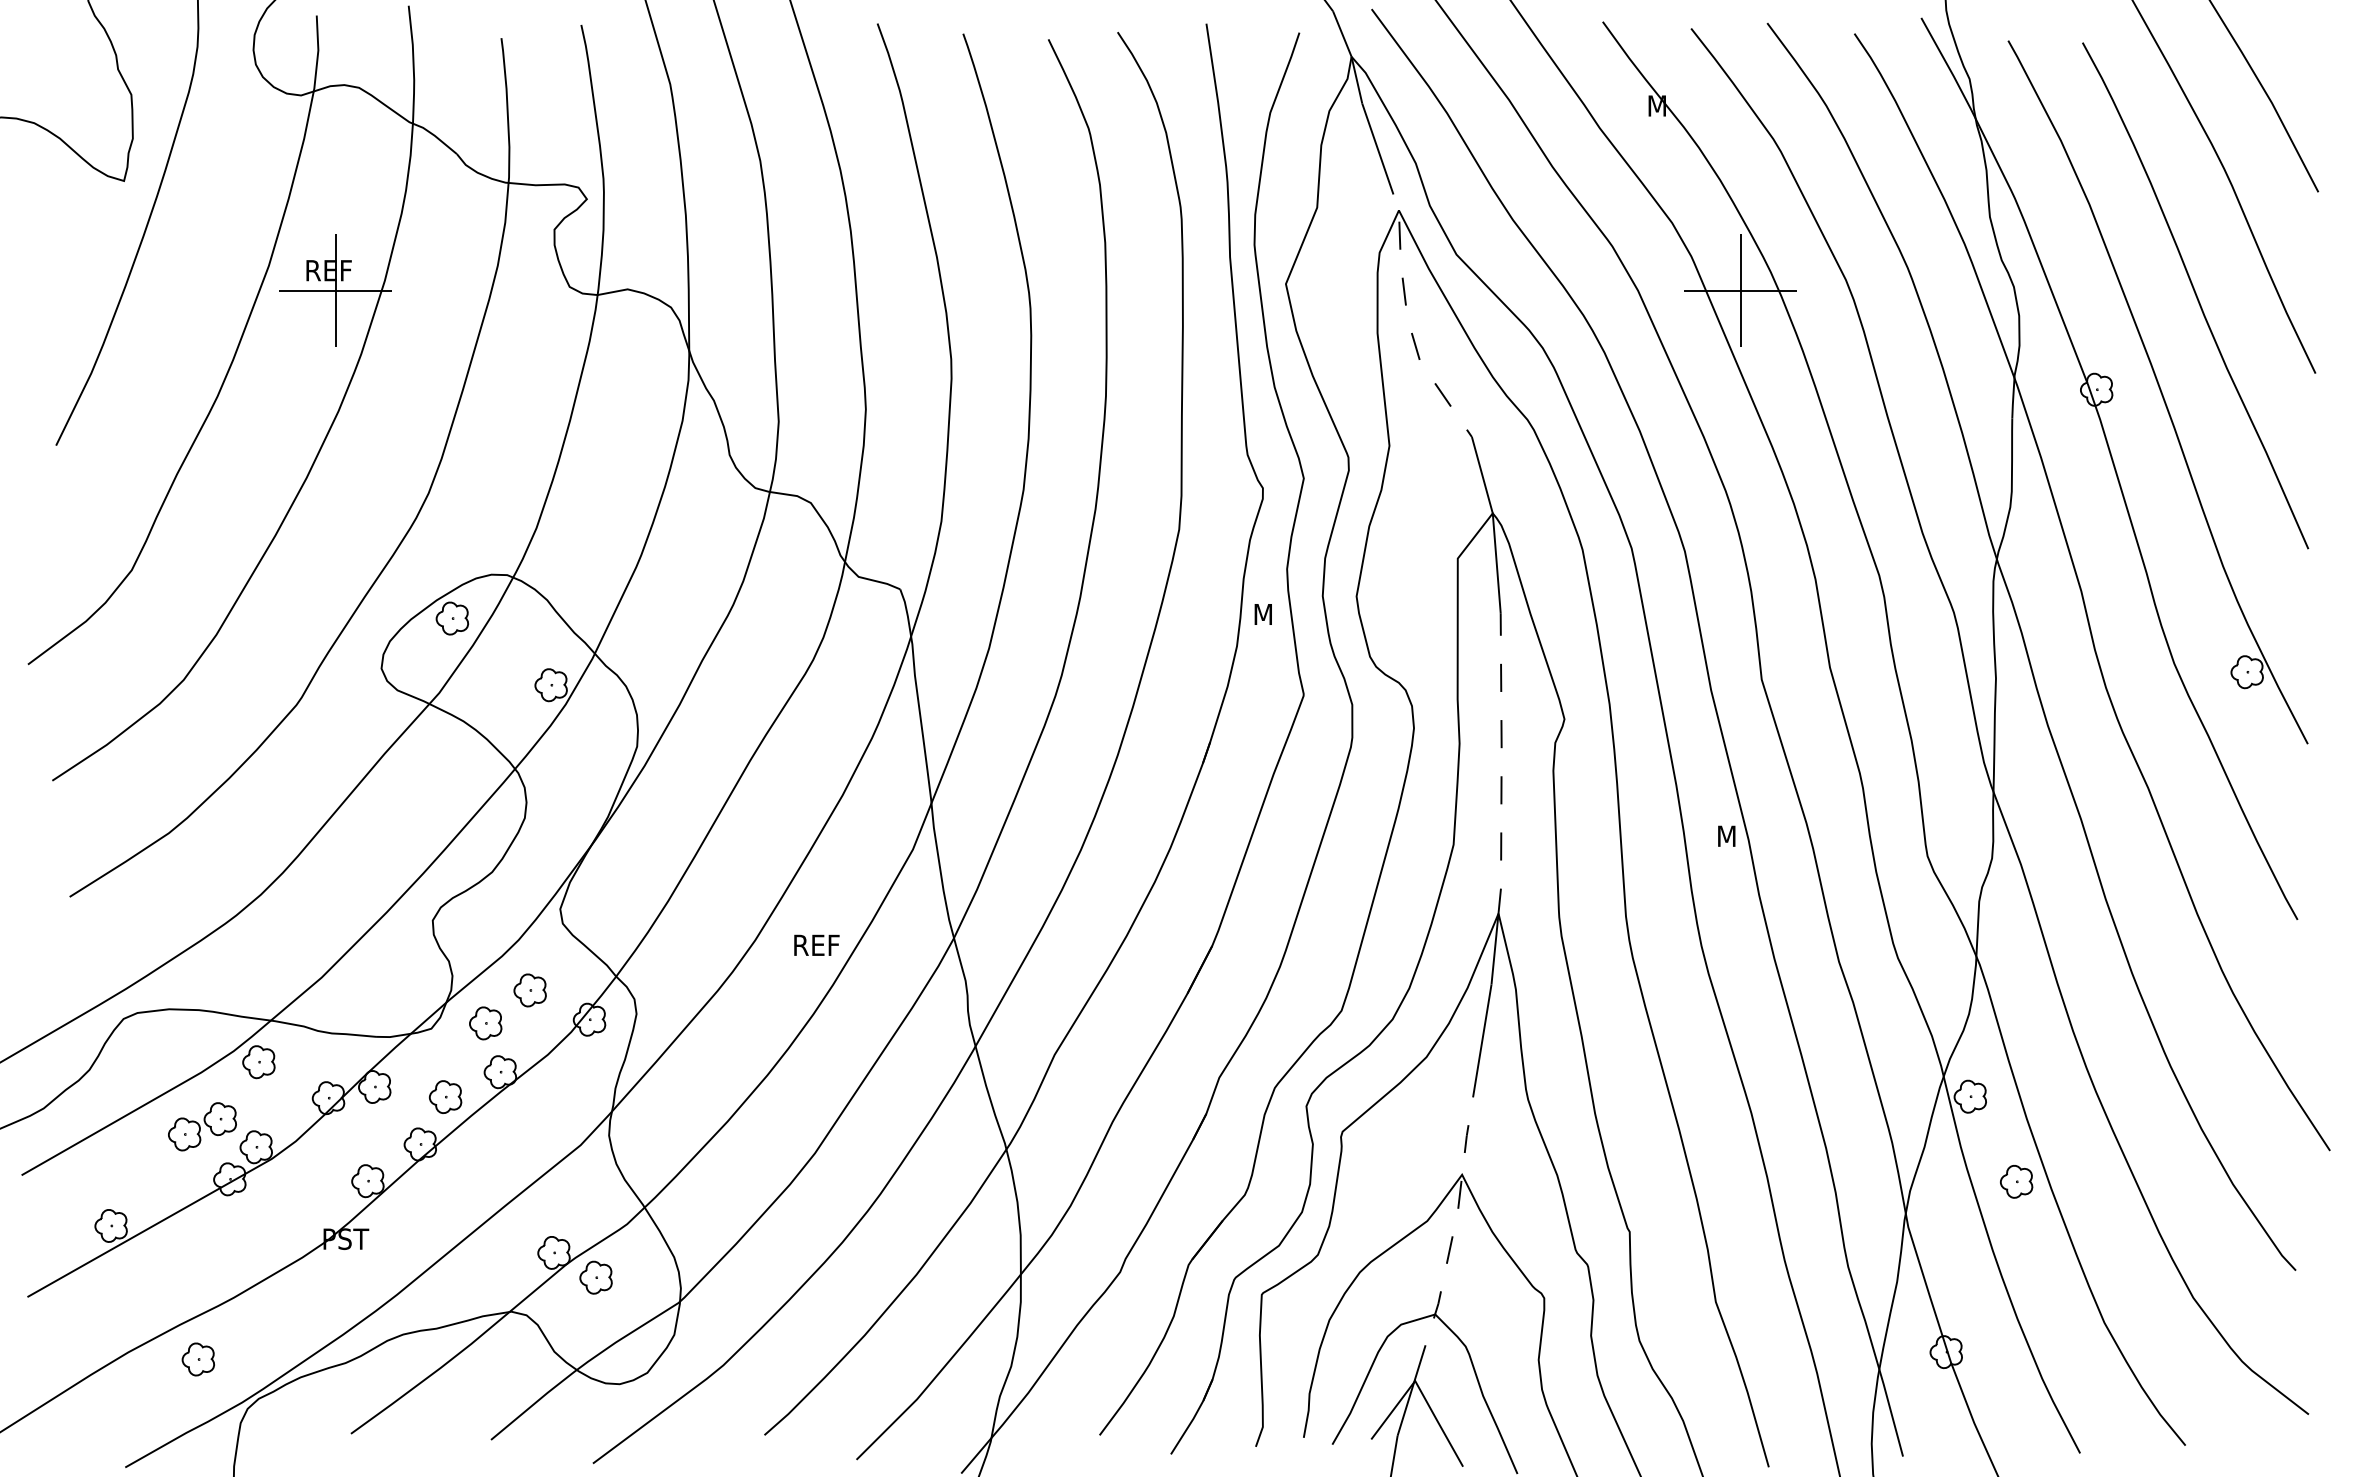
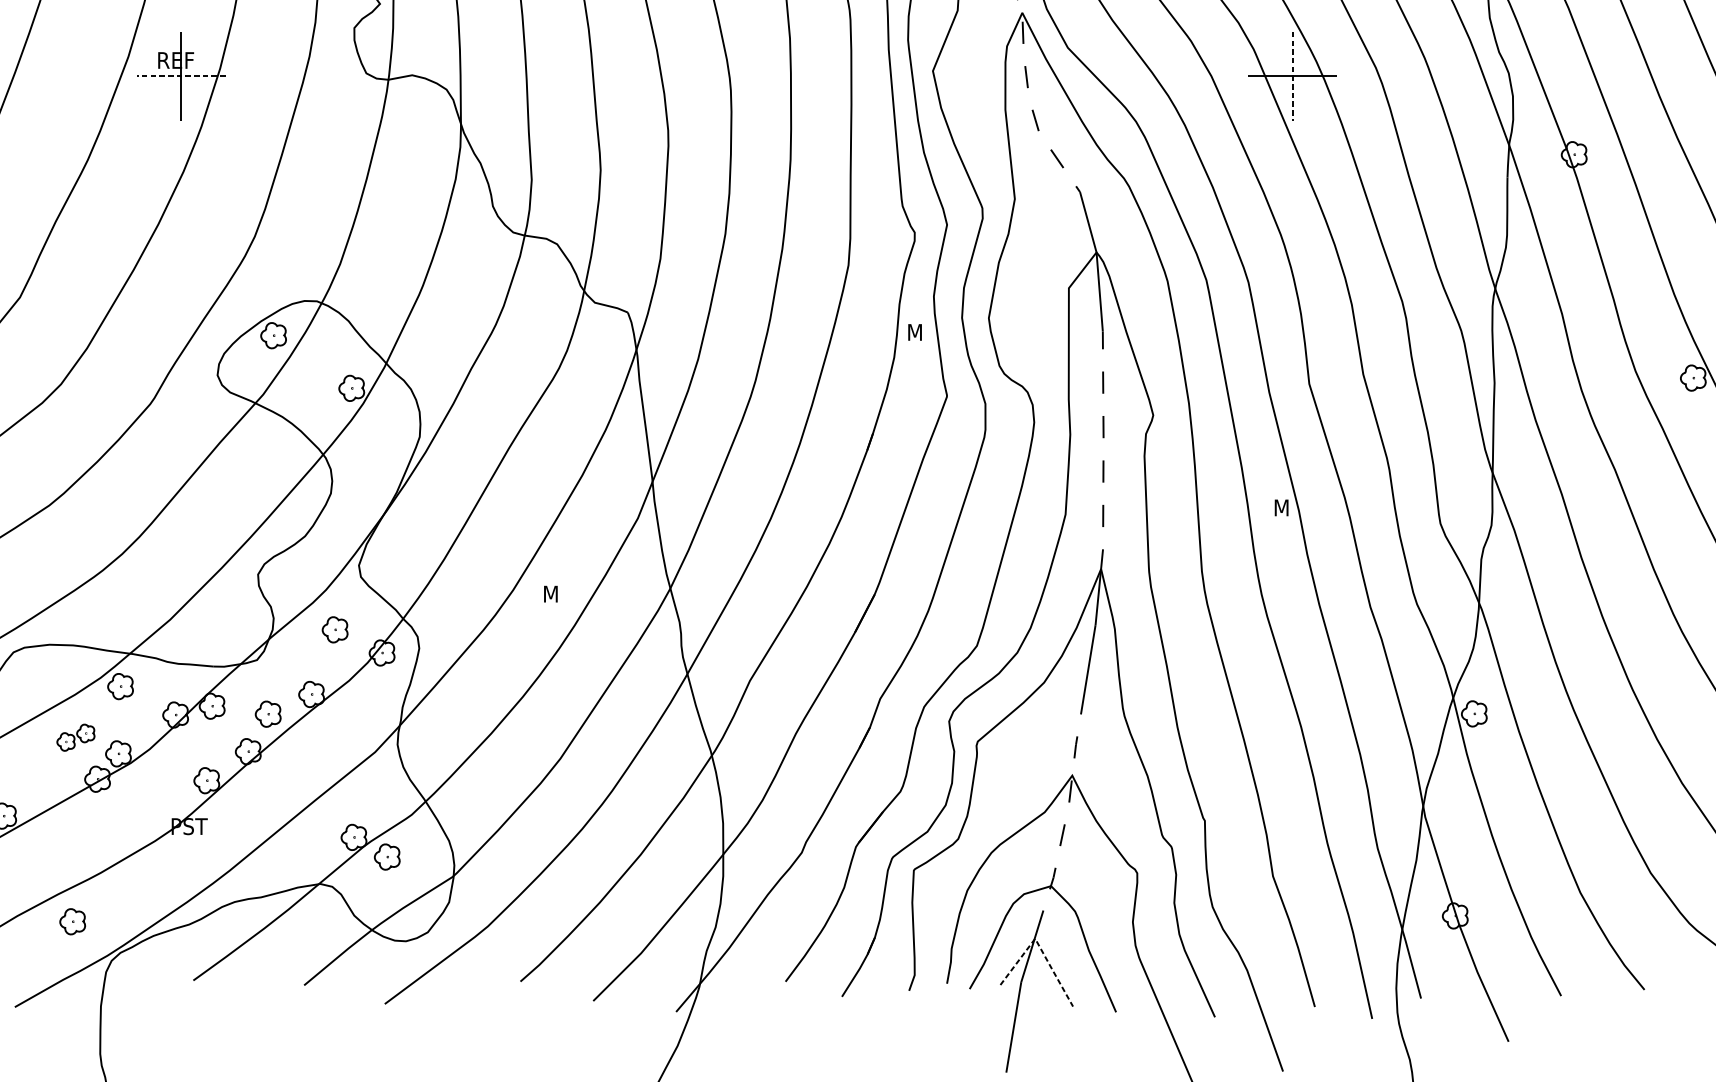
line: (335, 290) -> (181, 76), solid -> dashed
line: (1740, 291) -> (1292, 76), solid -> dashed
text: (817, 944) -> (562, 593), REF -> M
part: (485, 1023) -> (299, 655), removed
part: (202, 1126) -> (75, 737), size x0.7
part: (2016, 1181) -> (1510, 780), removed
line: (1421, 1392) -> (1040, 947), solid -> dashed

